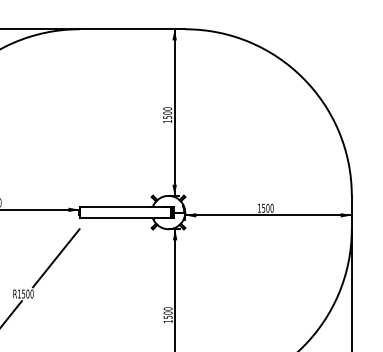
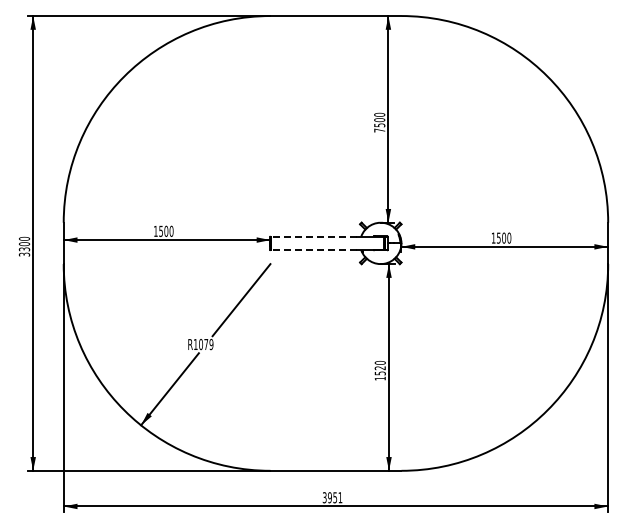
text: (167, 121) -> (379, 130), 1500 -> 7500
line: (114, 206) -> (313, 236), solid -> dashed
line: (114, 218) -> (313, 250), solid -> dashed
text: (28, 294) -> (206, 344), R1500 -> R1079
text: (168, 313) -> (380, 368), 1500 -> 1520

